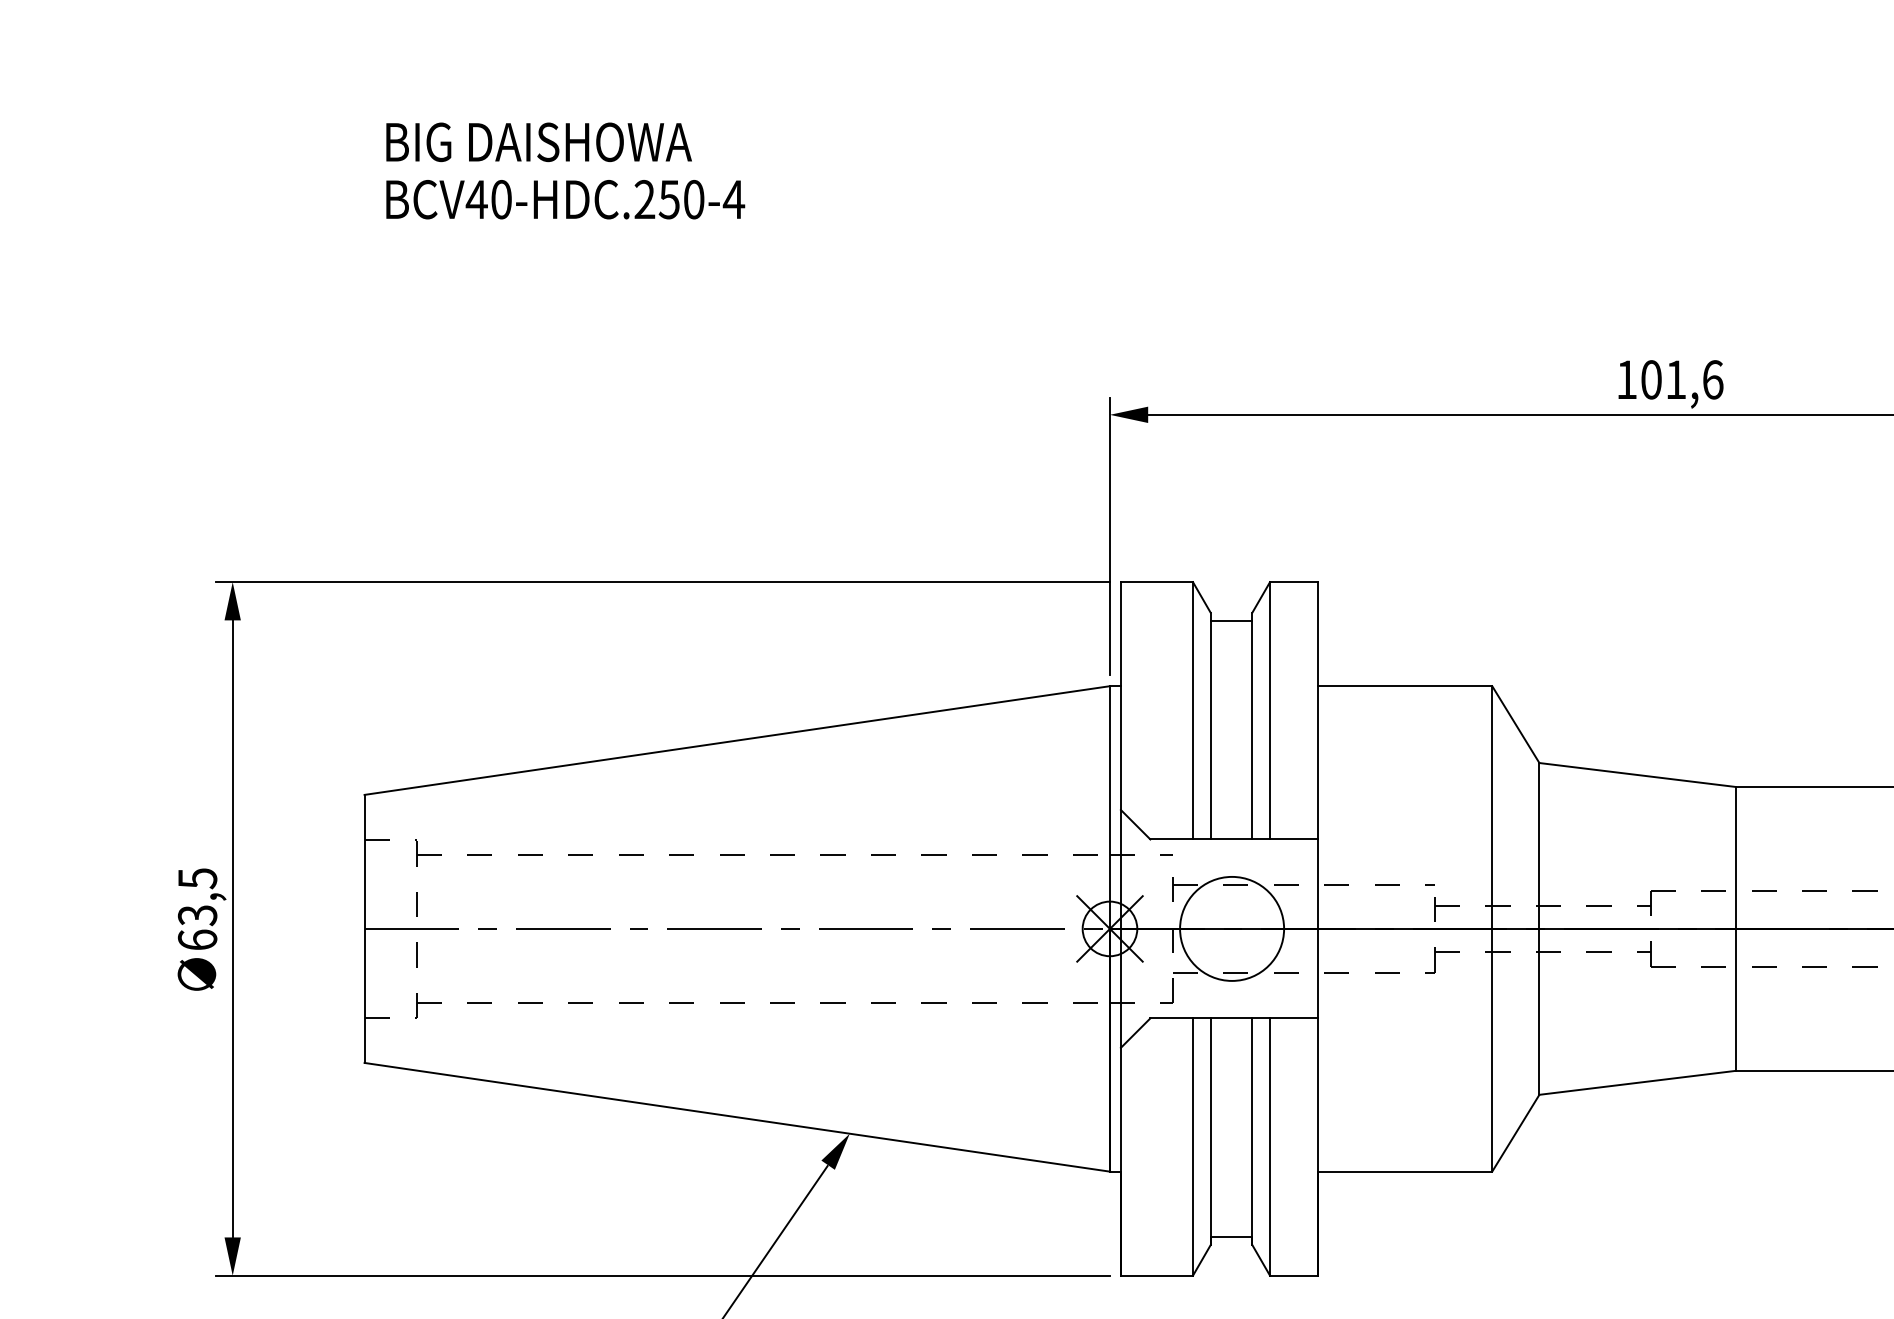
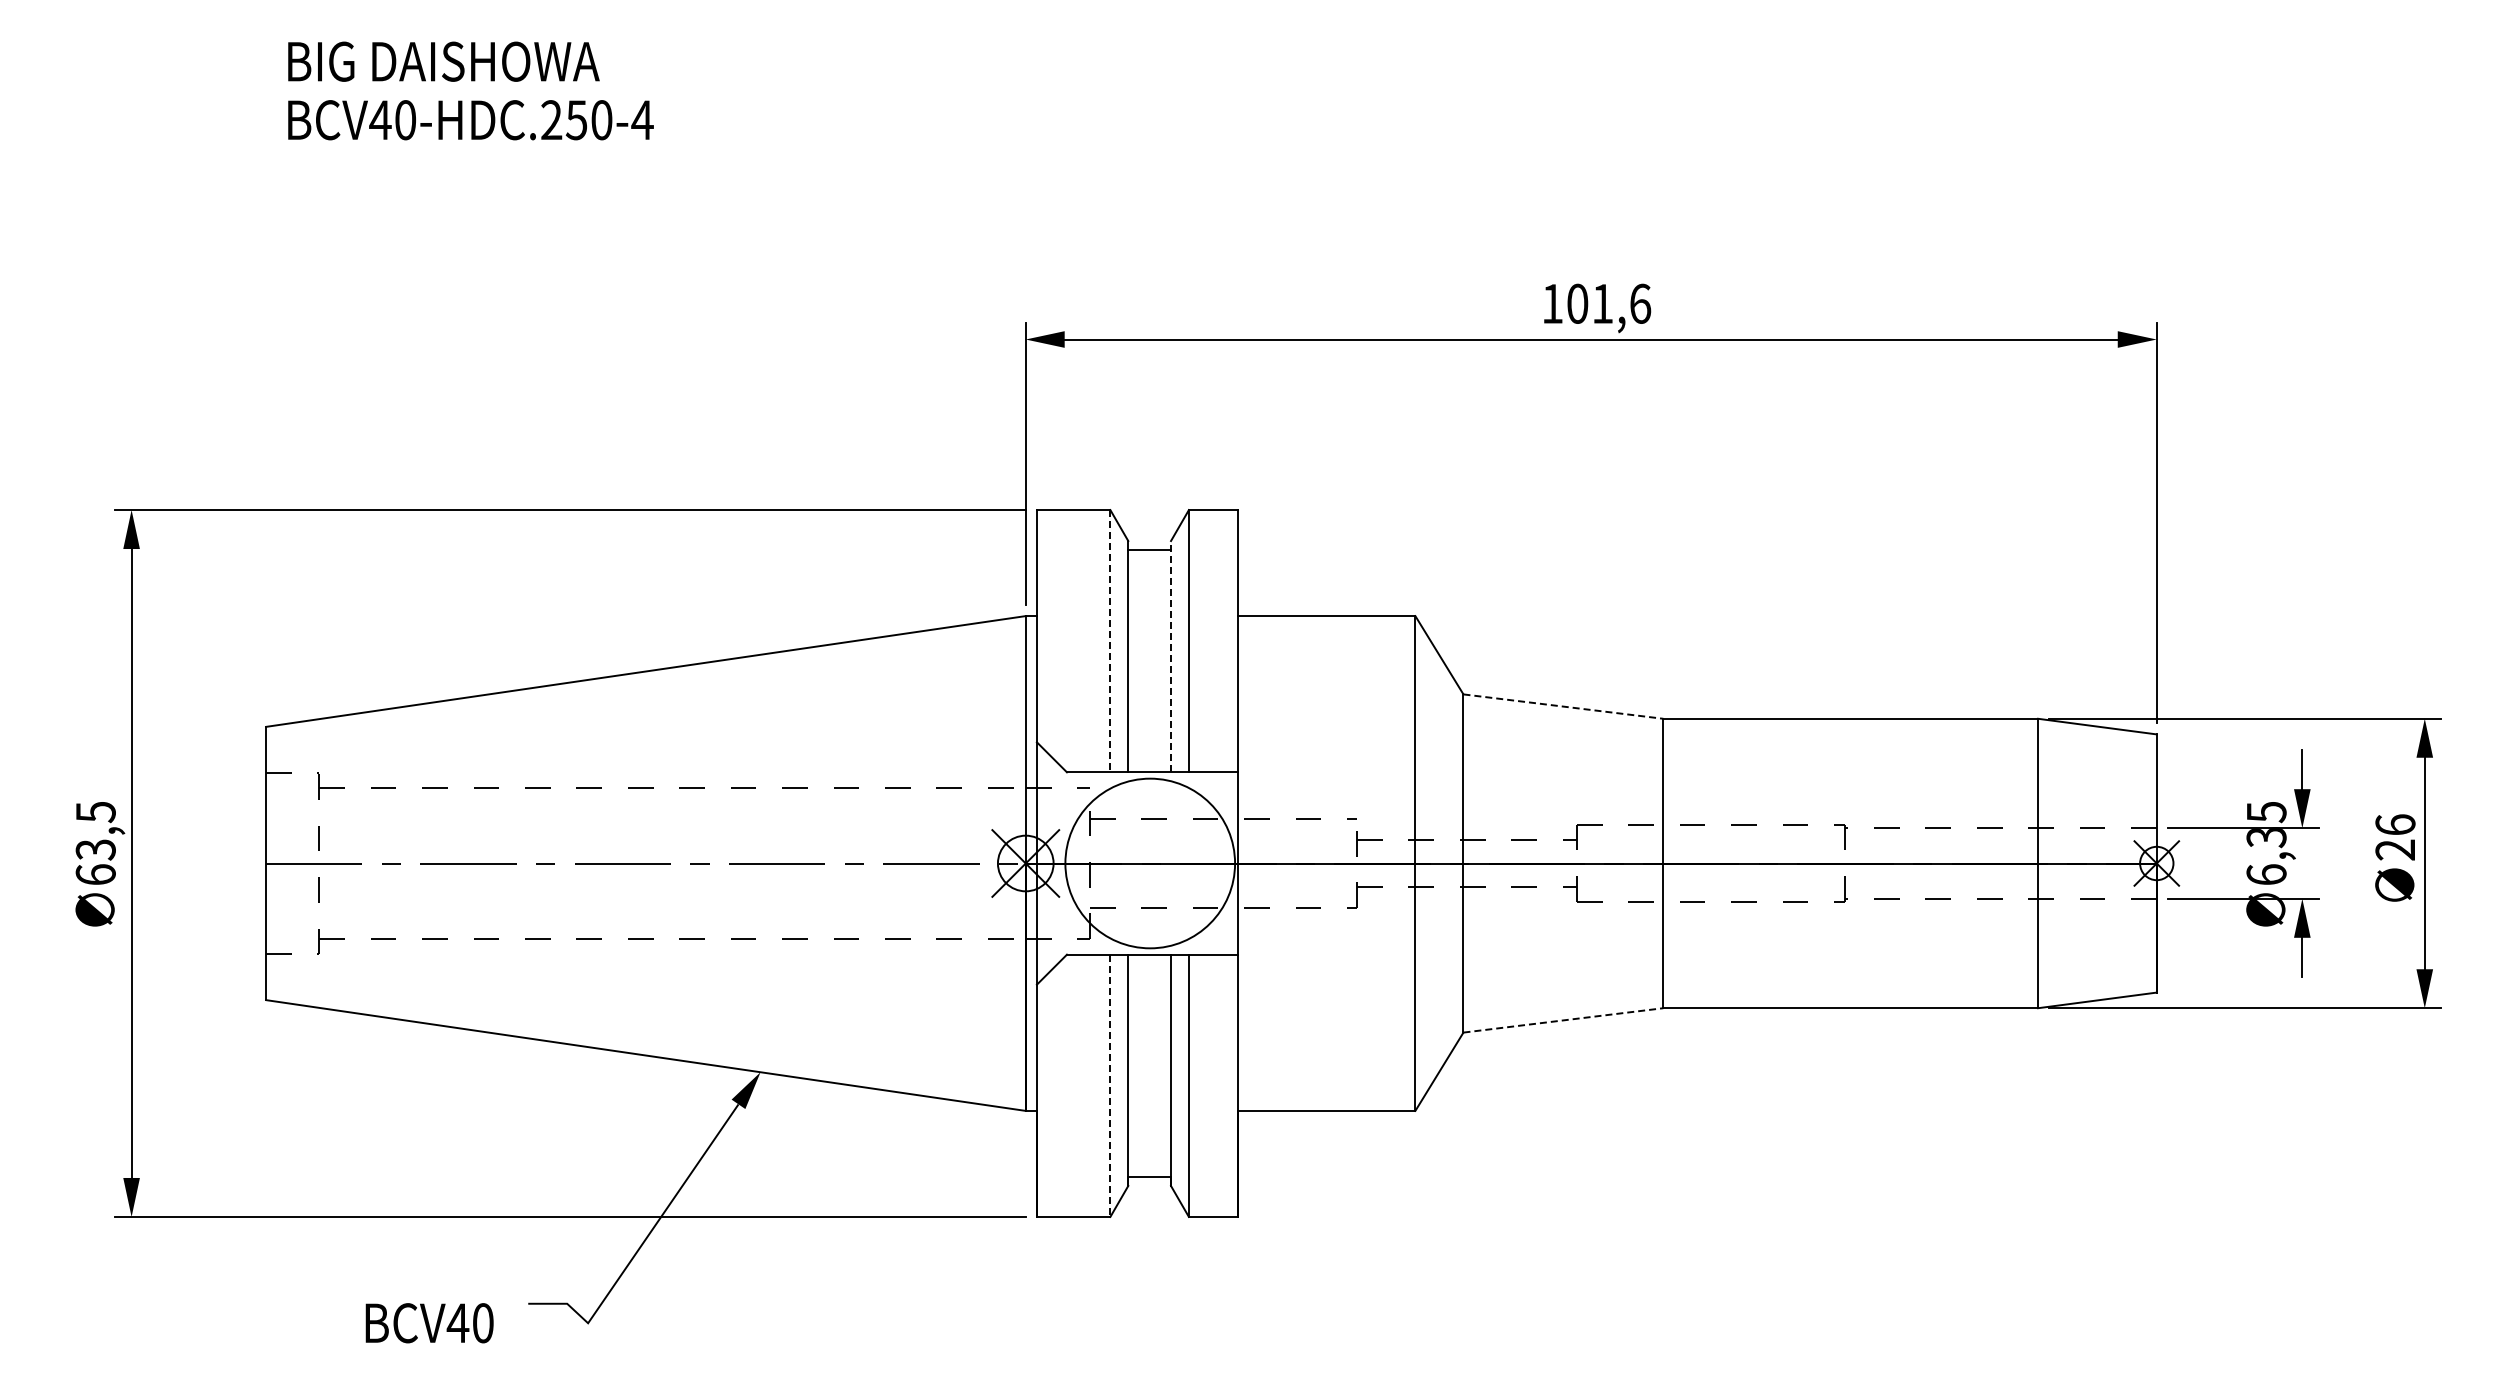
line: (1193, 711) -> (1110, 641), solid -> dashed
line: (1252, 725) -> (1171, 656), solid -> dashed
line: (1637, 774) -> (1563, 706), solid -> dashed
circle: (1232, 928) -> (1150, 863), size x1.6
line: (1637, 1082) -> (1563, 1020), solid -> dashed
line: (1193, 1147) -> (1110, 1086), solid -> dashed

